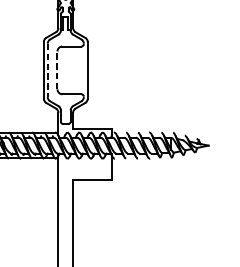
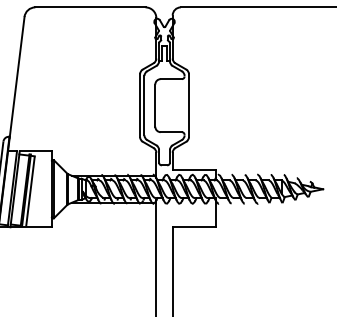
line: (47, 70) -> (144, 105), dashed -> solid
line: (57, 70) -> (155, 105), dashed -> solid

